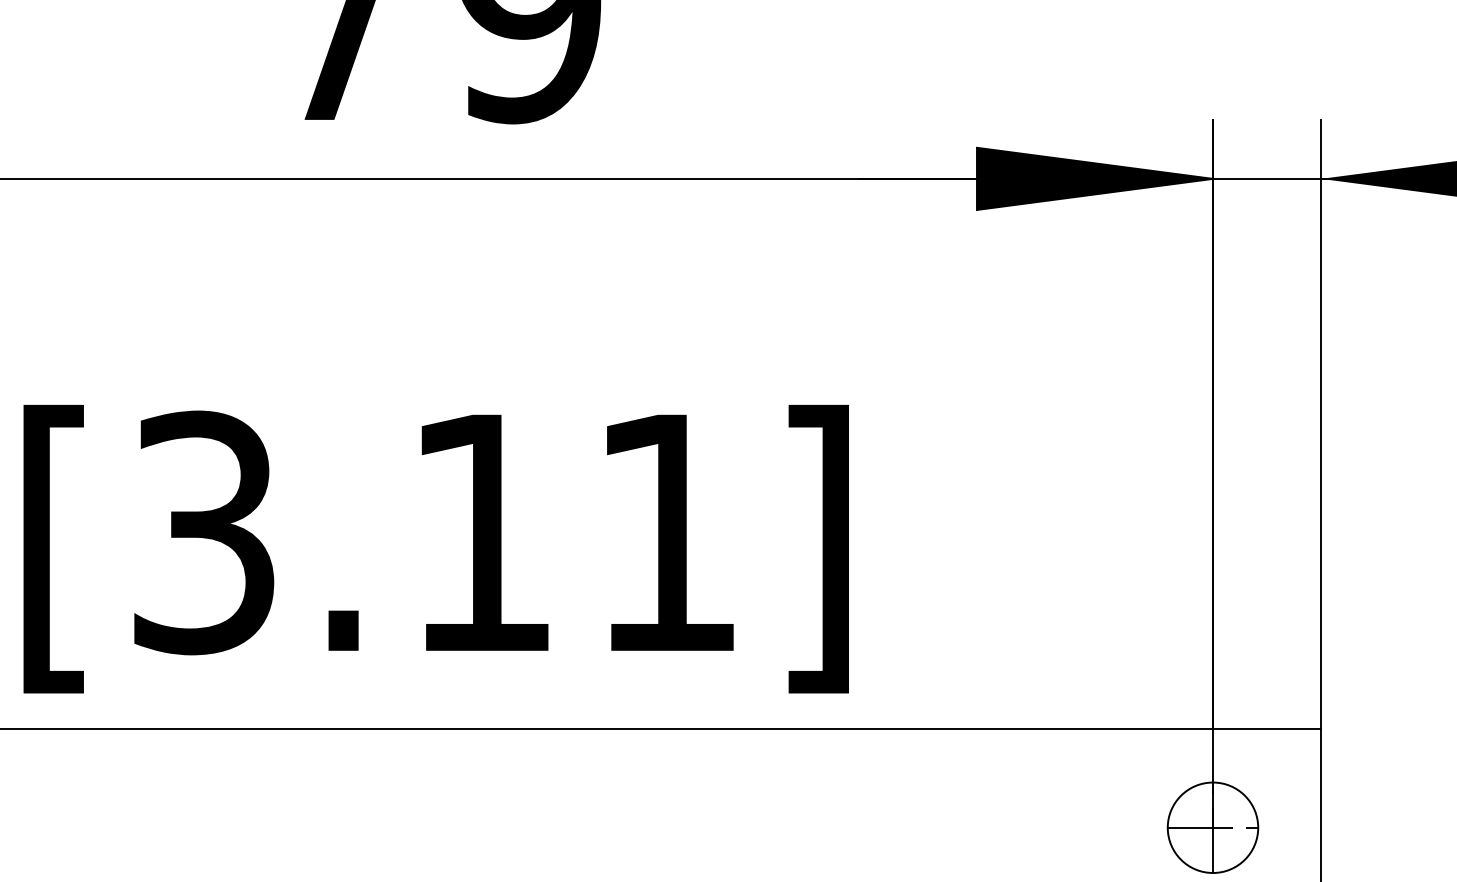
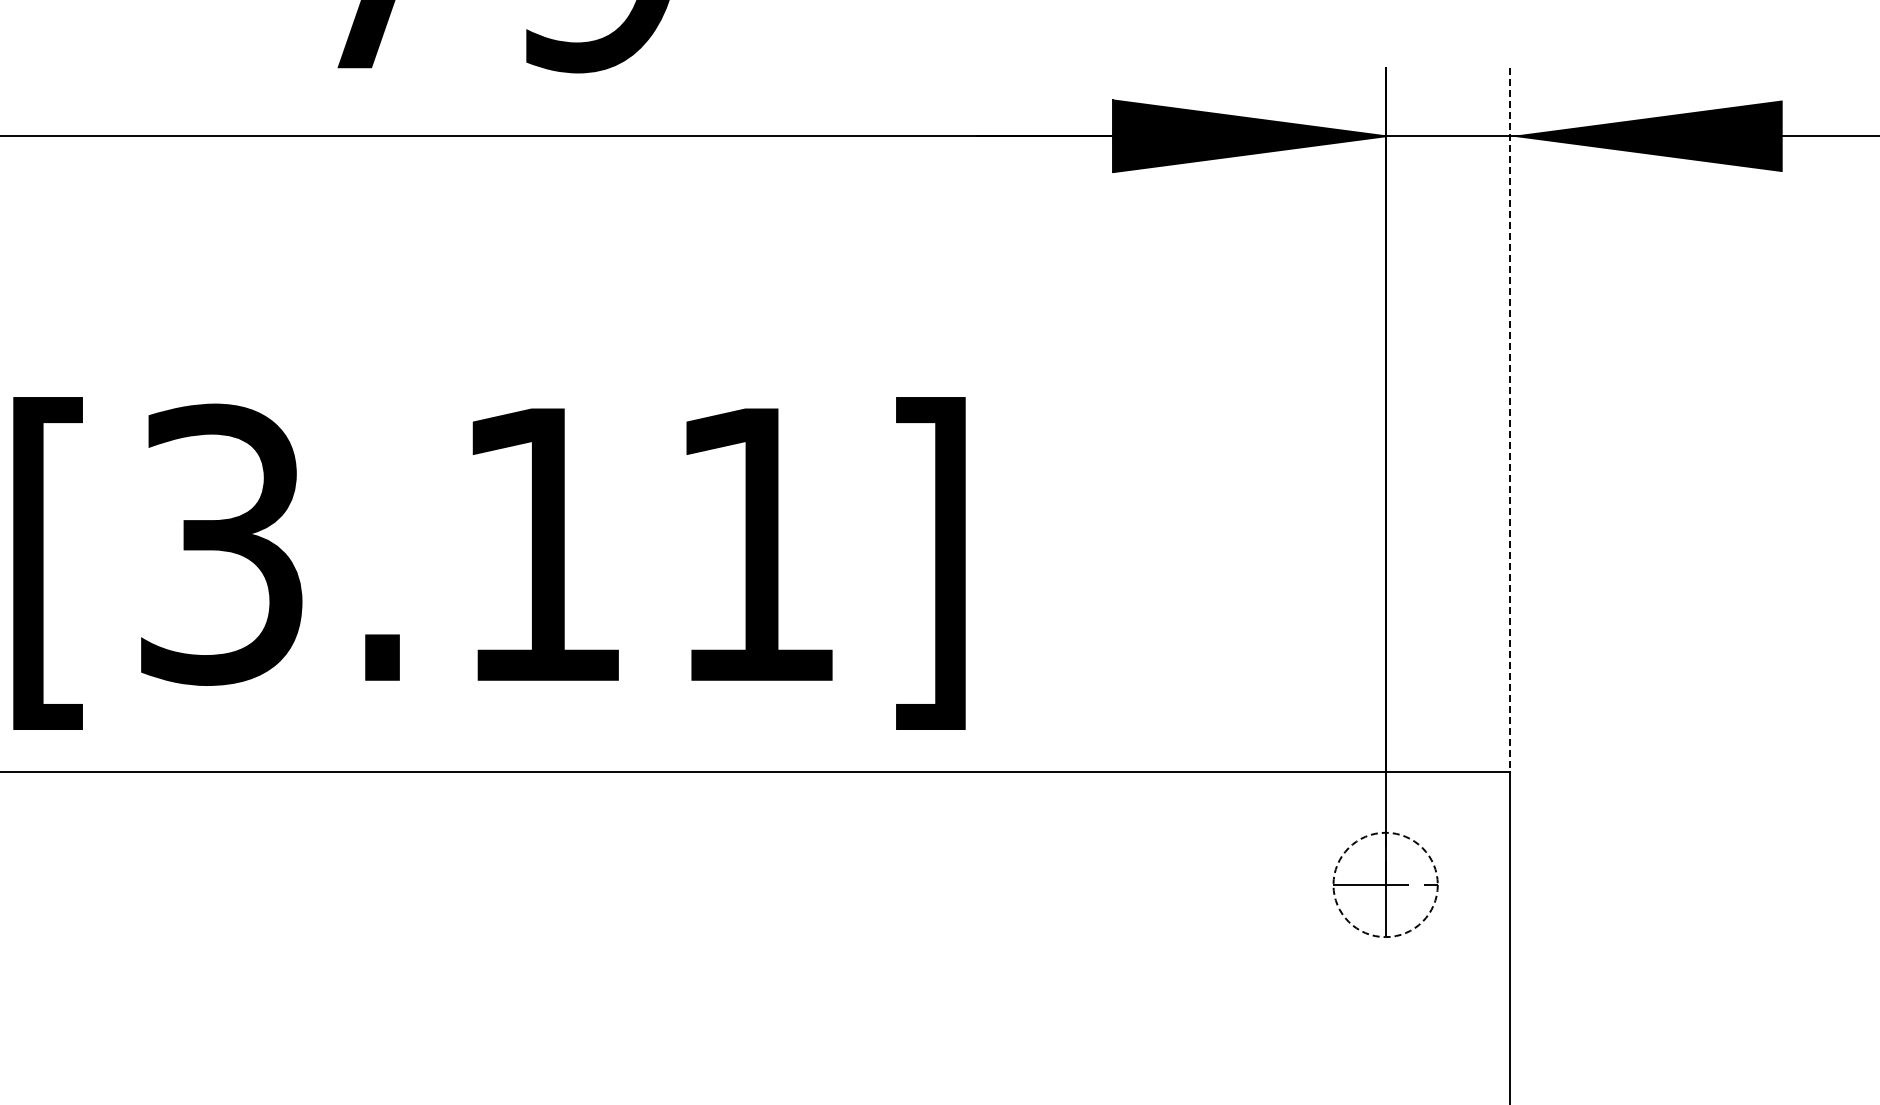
line: (1321, 424) -> (1510, 419), solid -> dashed
circle: (1212, 827) -> (1385, 884), solid -> dashed

